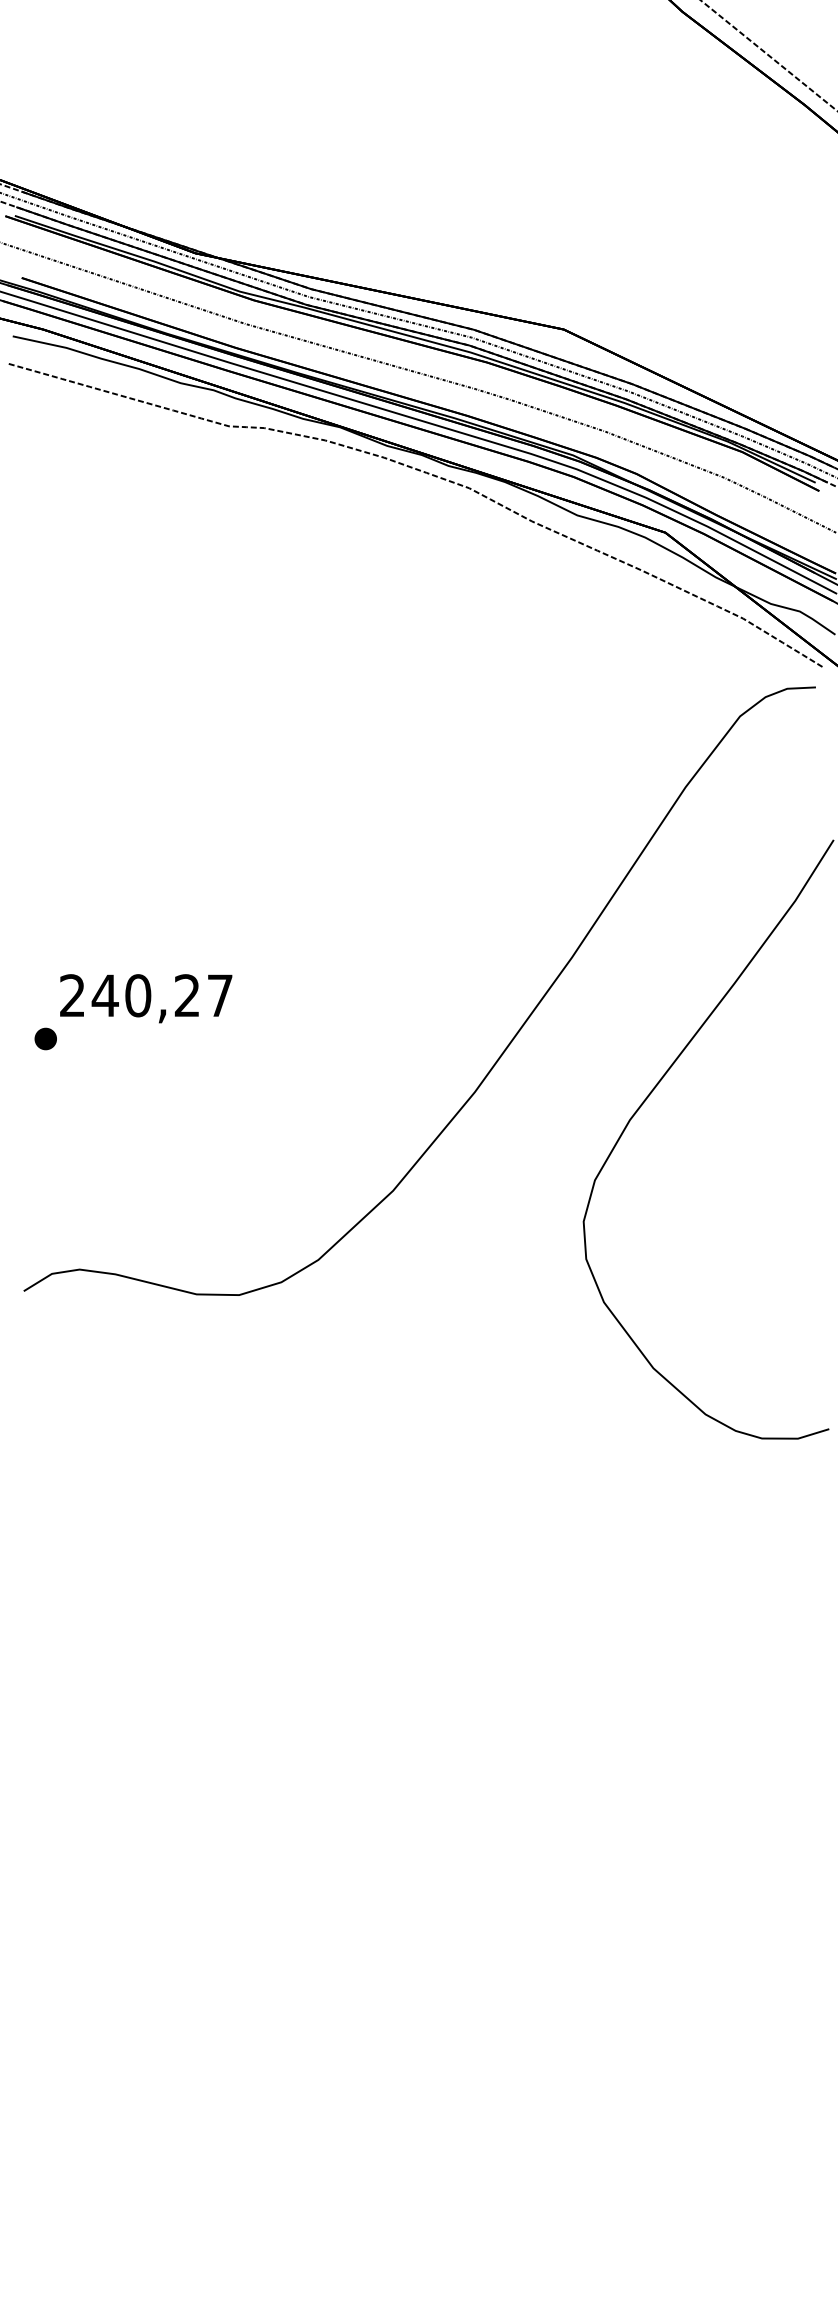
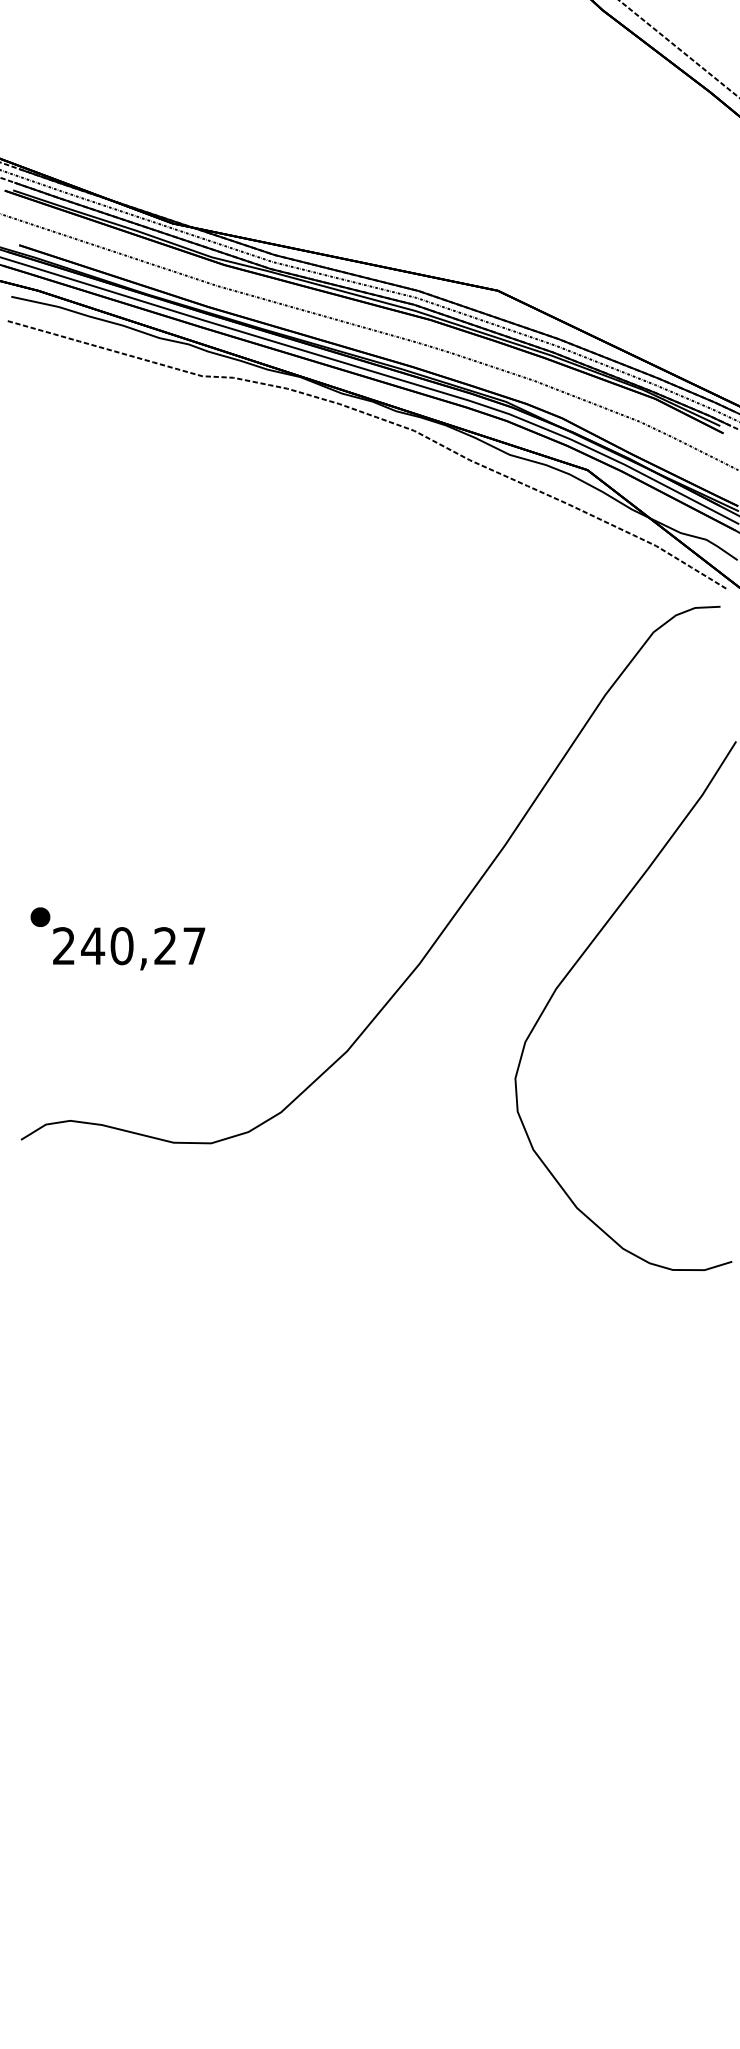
text: (146, 998) -> (129, 948), moved

